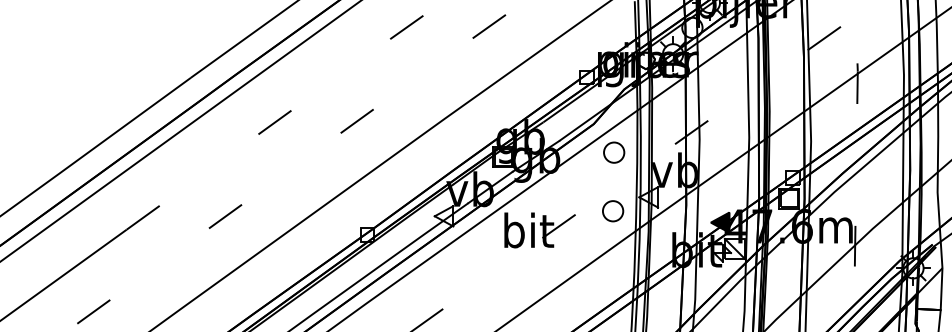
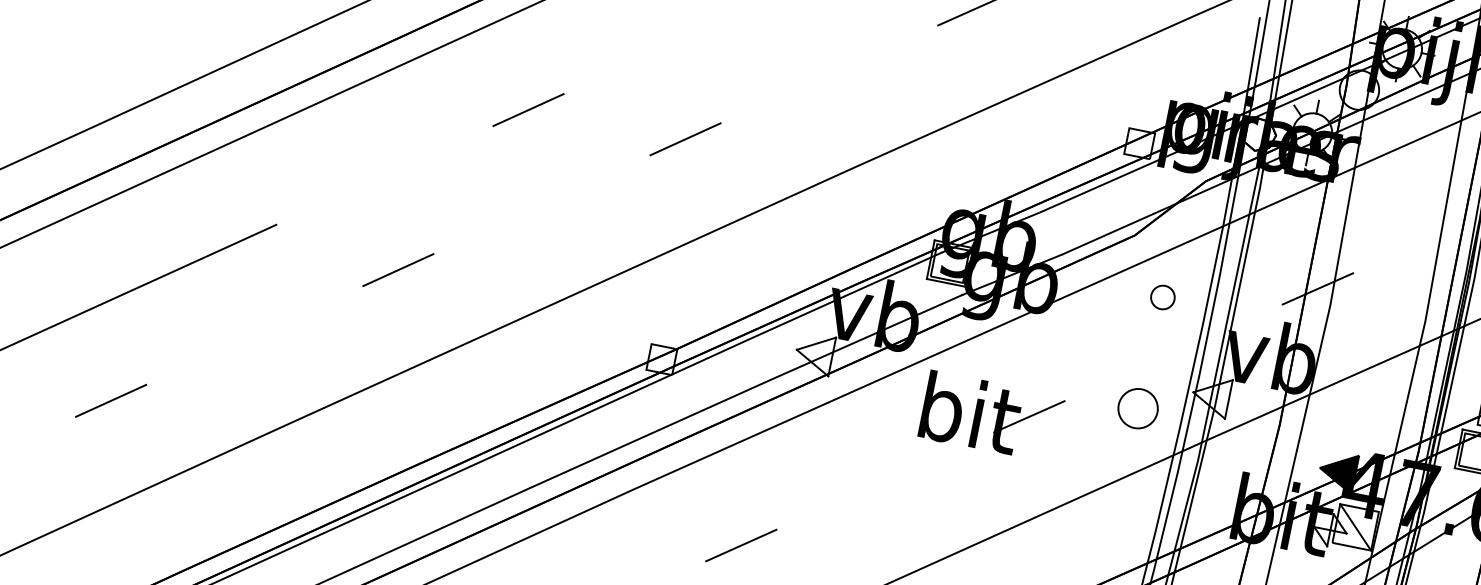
part: (614, 152) -> (1163, 297), size x0.6

